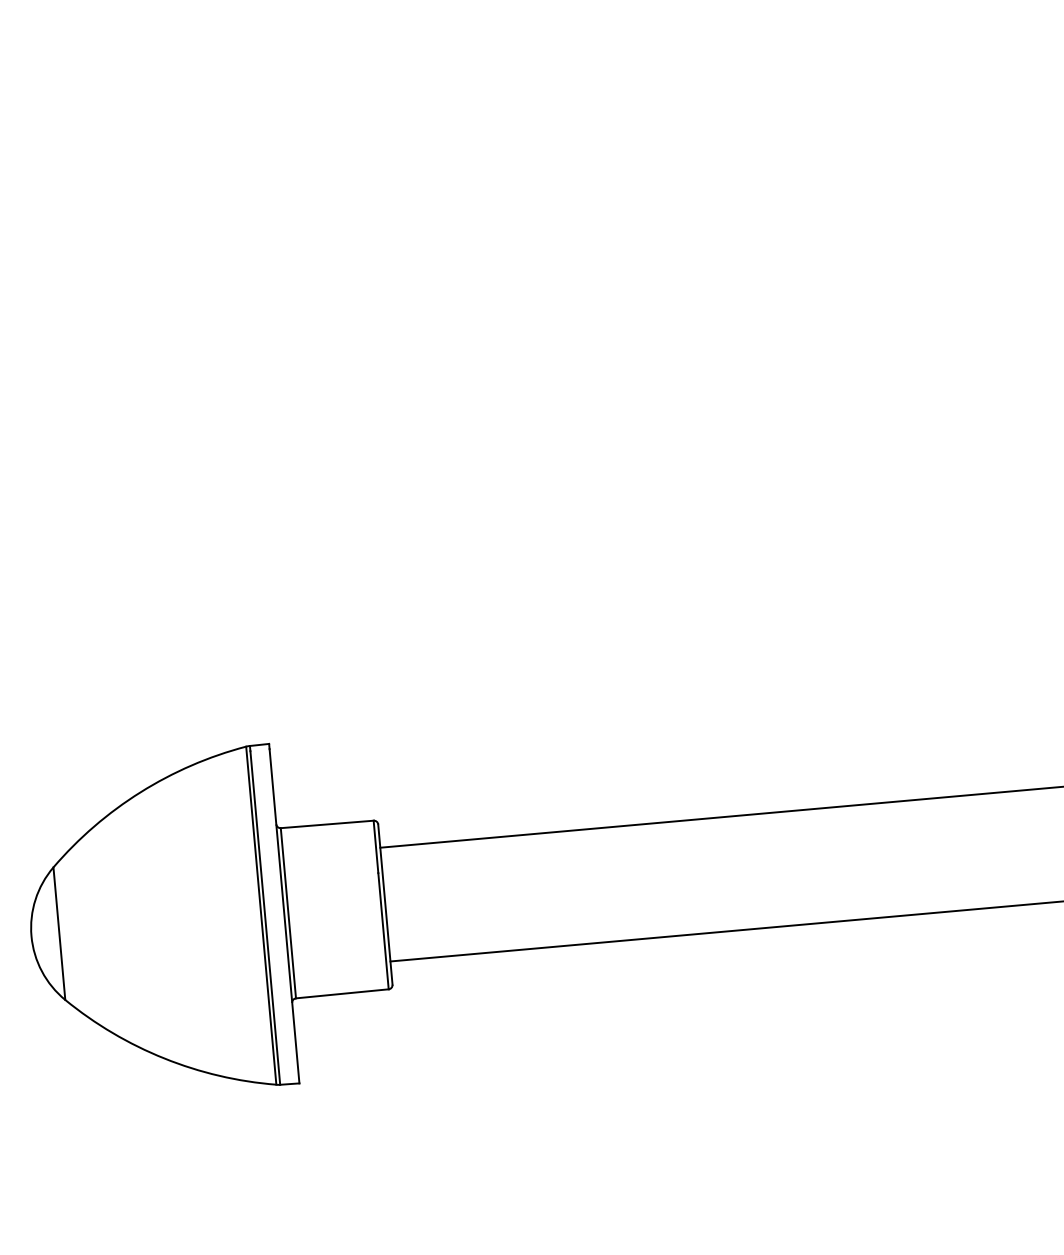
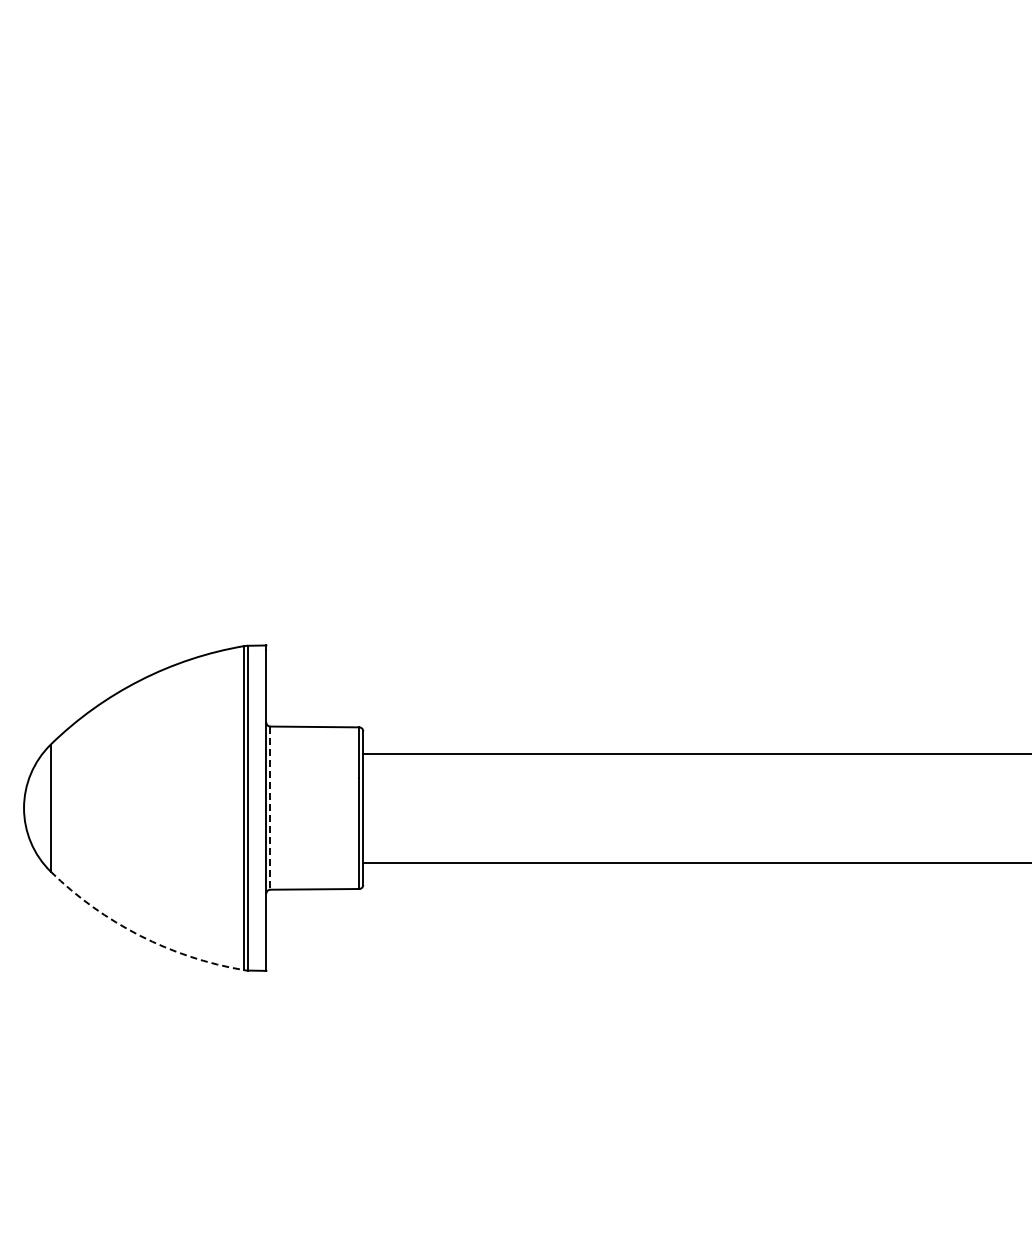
line: (288, 913) -> (270, 808), solid -> dashed
arc: (164, 1058) -> (140, 935), solid -> dashed

